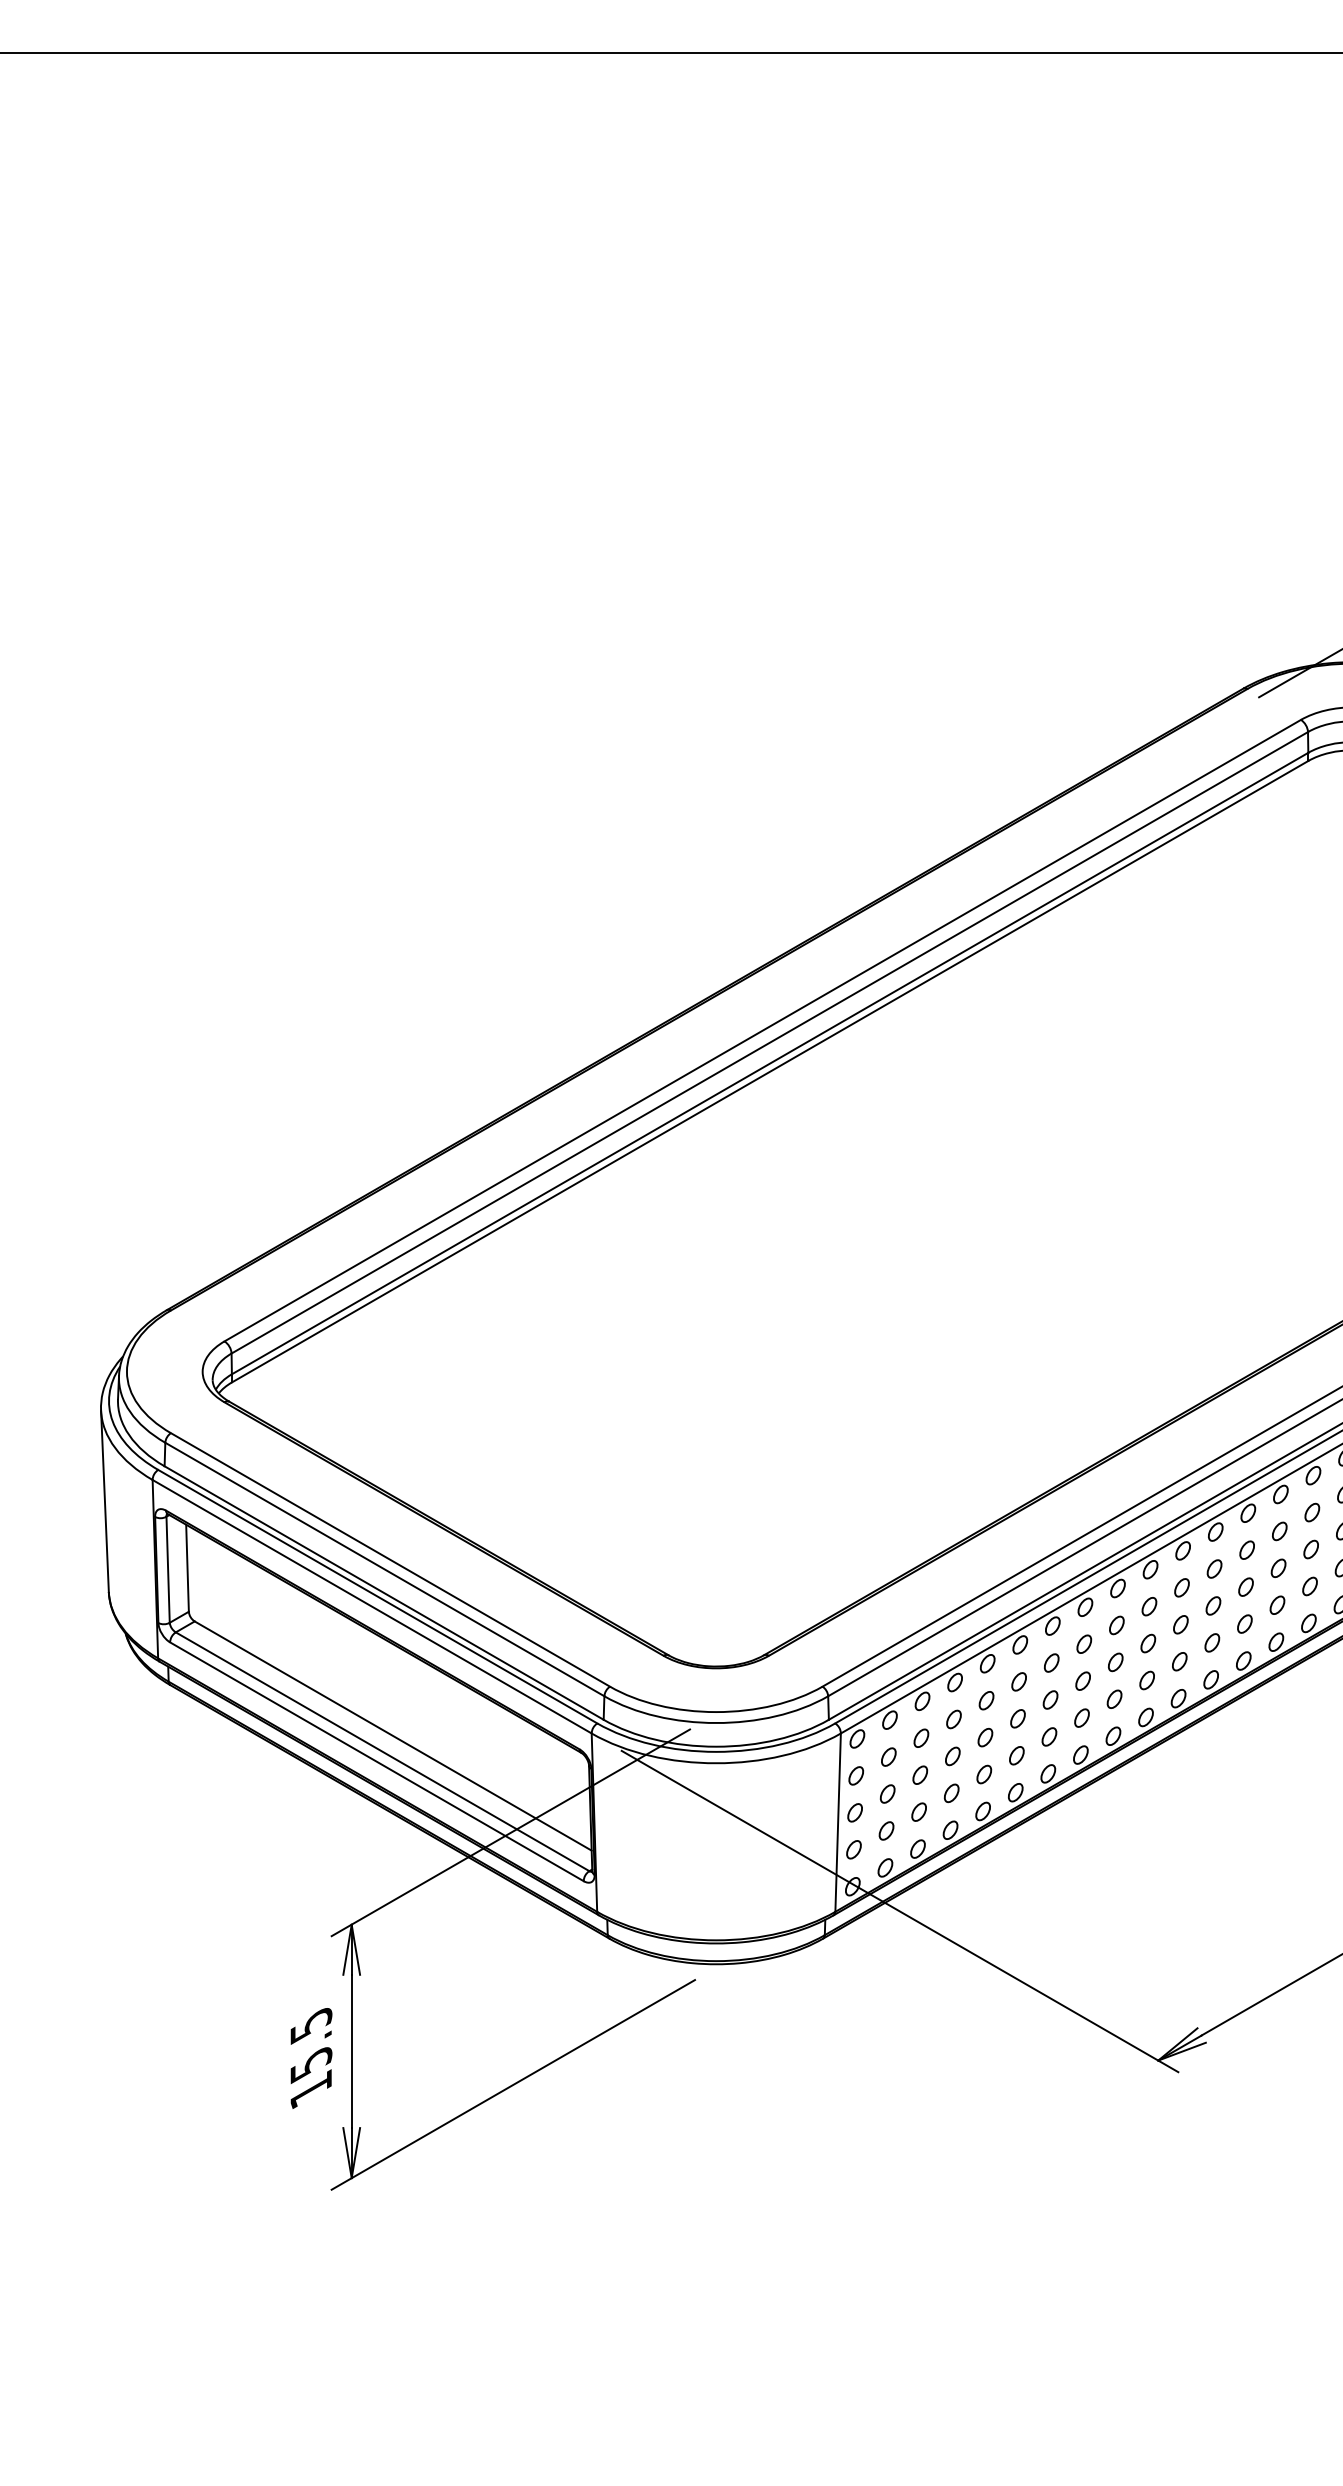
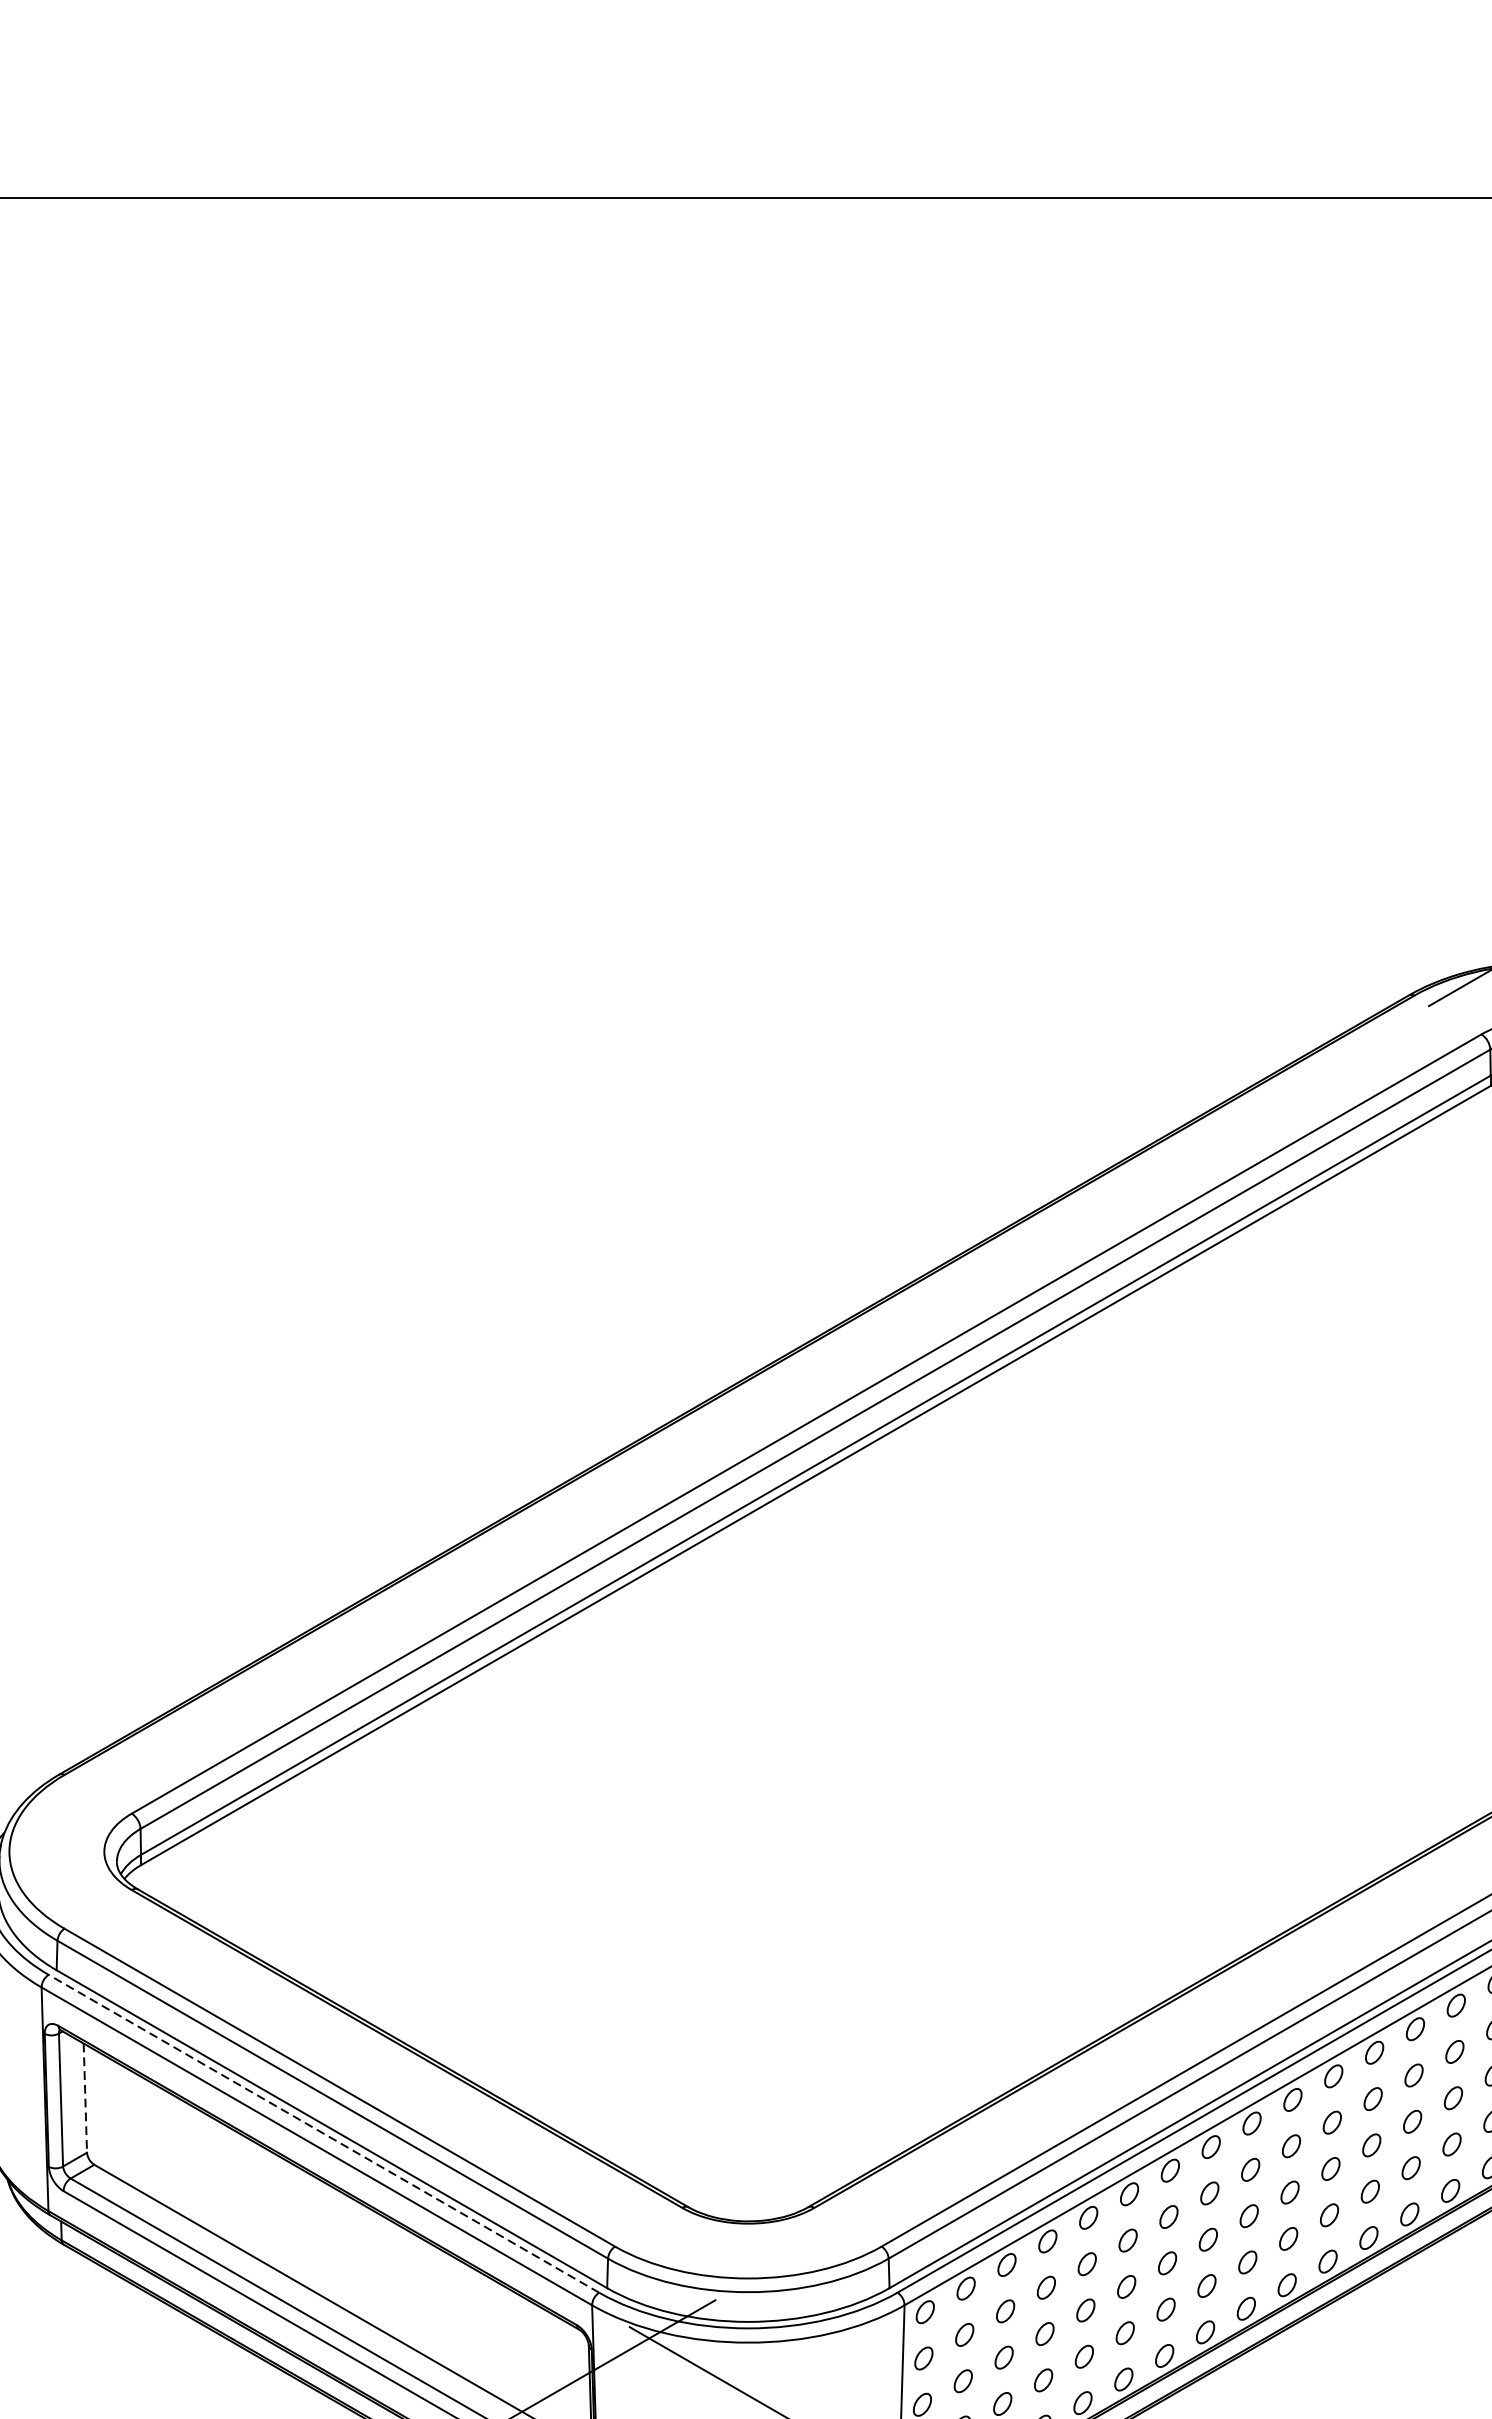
line: (187, 1568) -> (85, 2098), solid -> dashed
line: (377, 1596) -> (323, 2133), solid -> dashed

